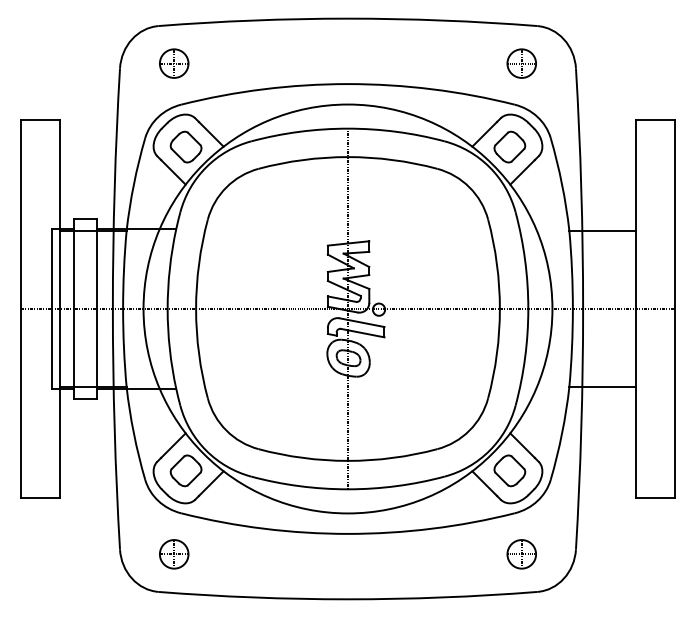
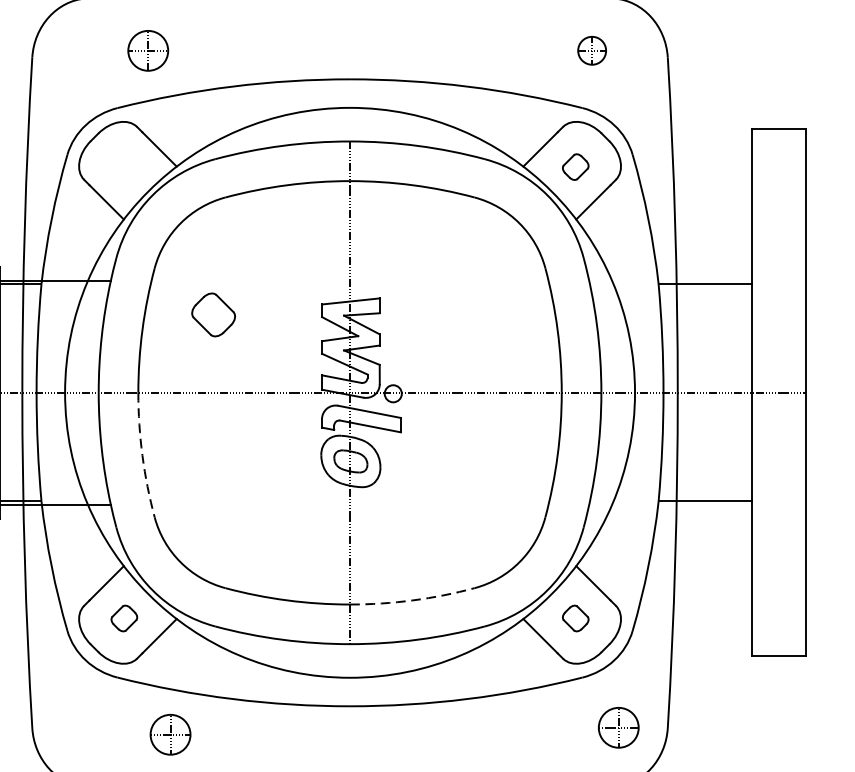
part: (174, 63) -> (148, 50), moved
part: (521, 63) -> (591, 50), size x0.7
part: (185, 146) -> (212, 314), moved
part: (509, 146) -> (575, 166), size x0.6
arc: (199, 354) -> (143, 456), solid -> dashed
arc: (393, 457) -> (413, 599), solid -> dashed
part: (185, 470) -> (123, 617), size x0.6
part: (509, 470) -> (575, 617), size x0.6
part: (174, 554) -> (170, 735), moved
part: (521, 554) -> (618, 728), moved

